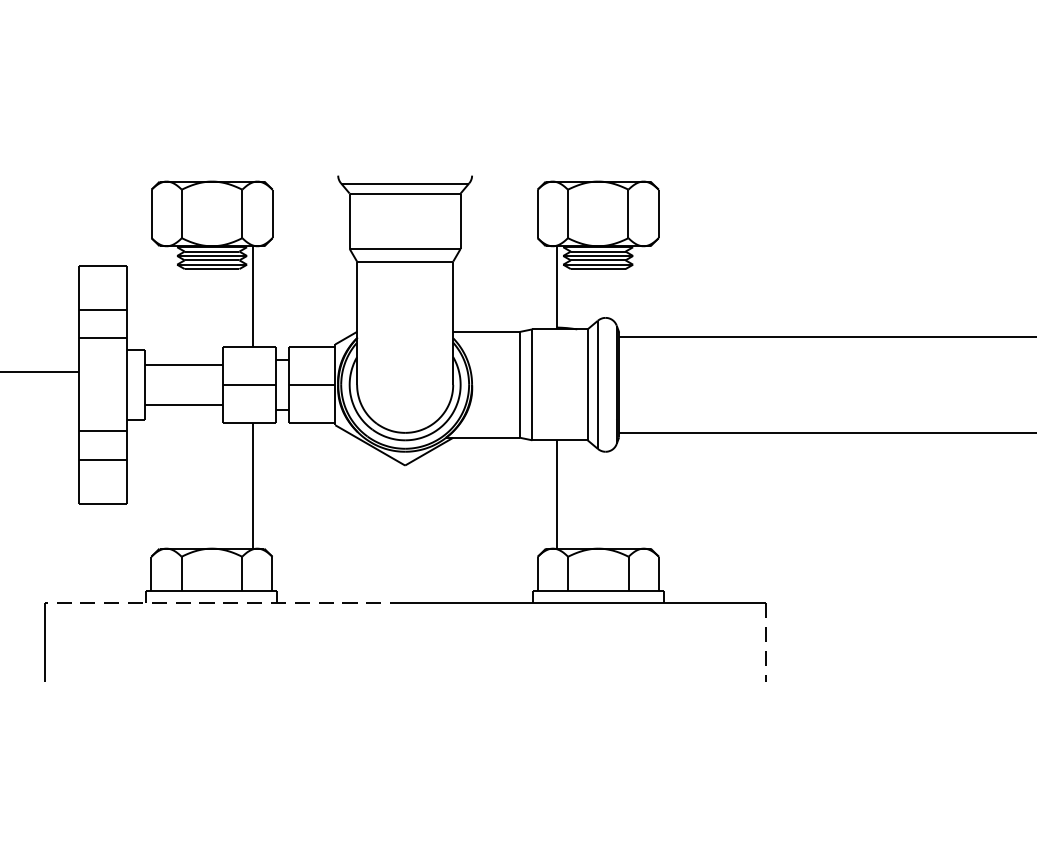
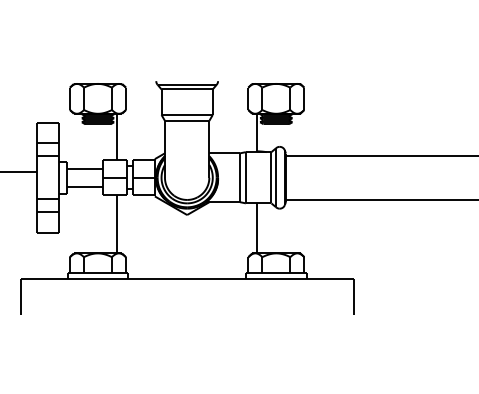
line: (223, 602) -> (103, 278), dashed -> solid
line: (765, 644) -> (353, 297), dashed -> solid

